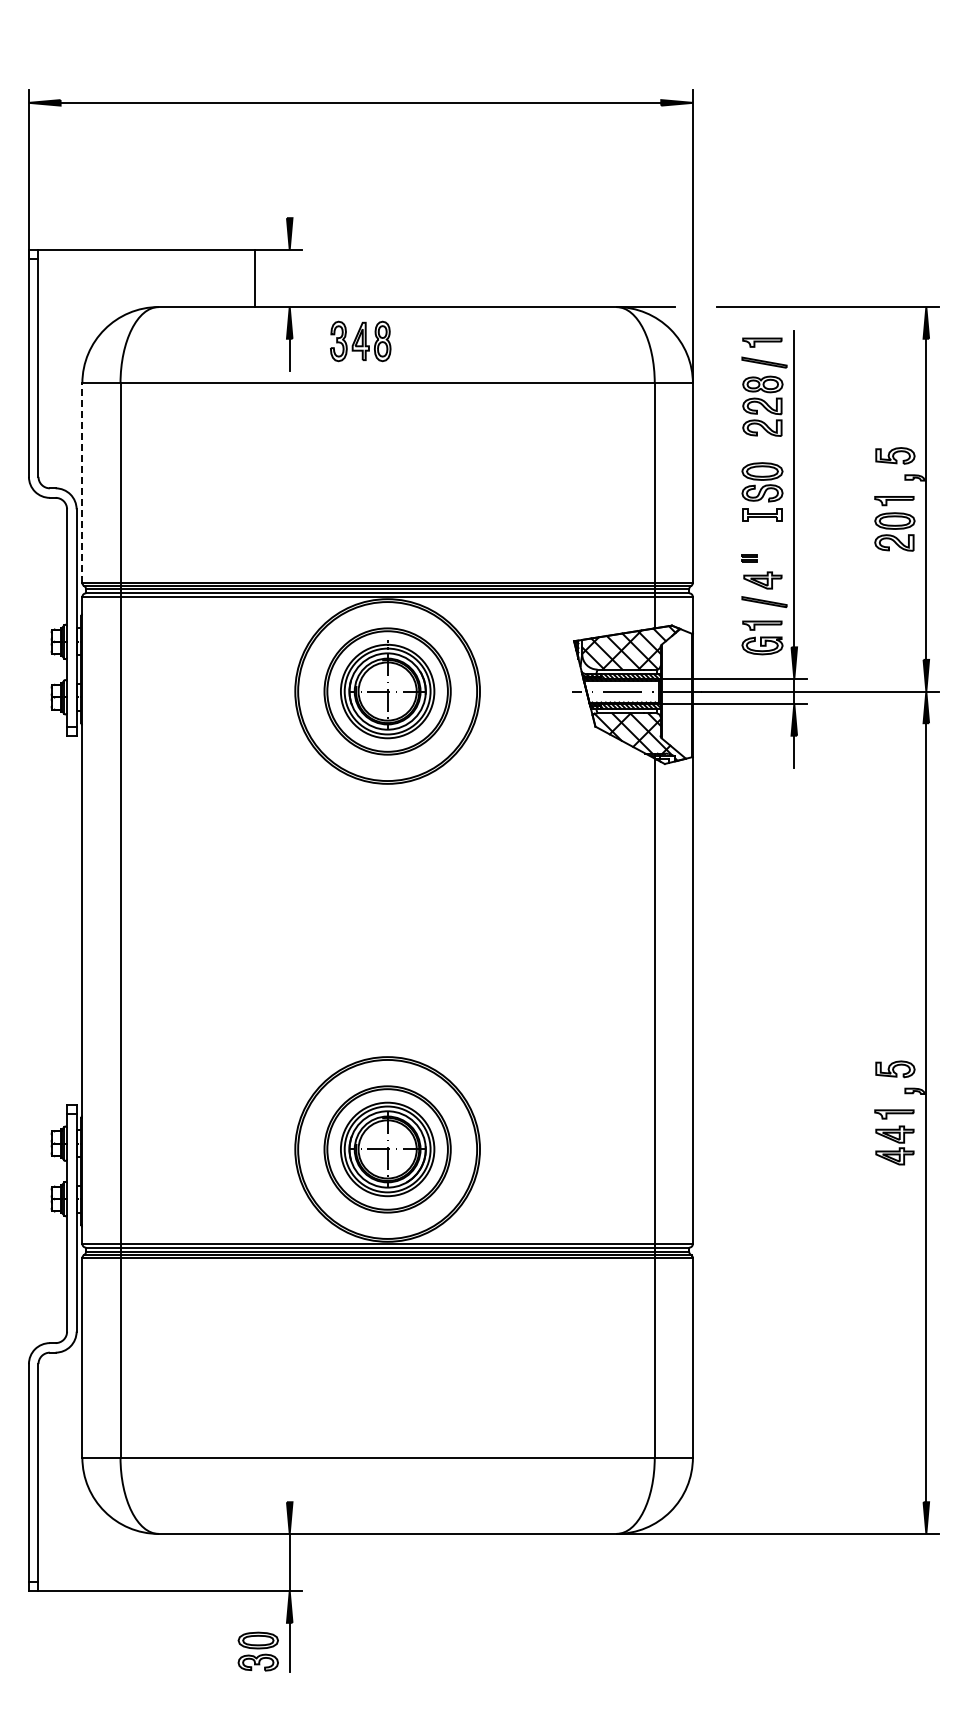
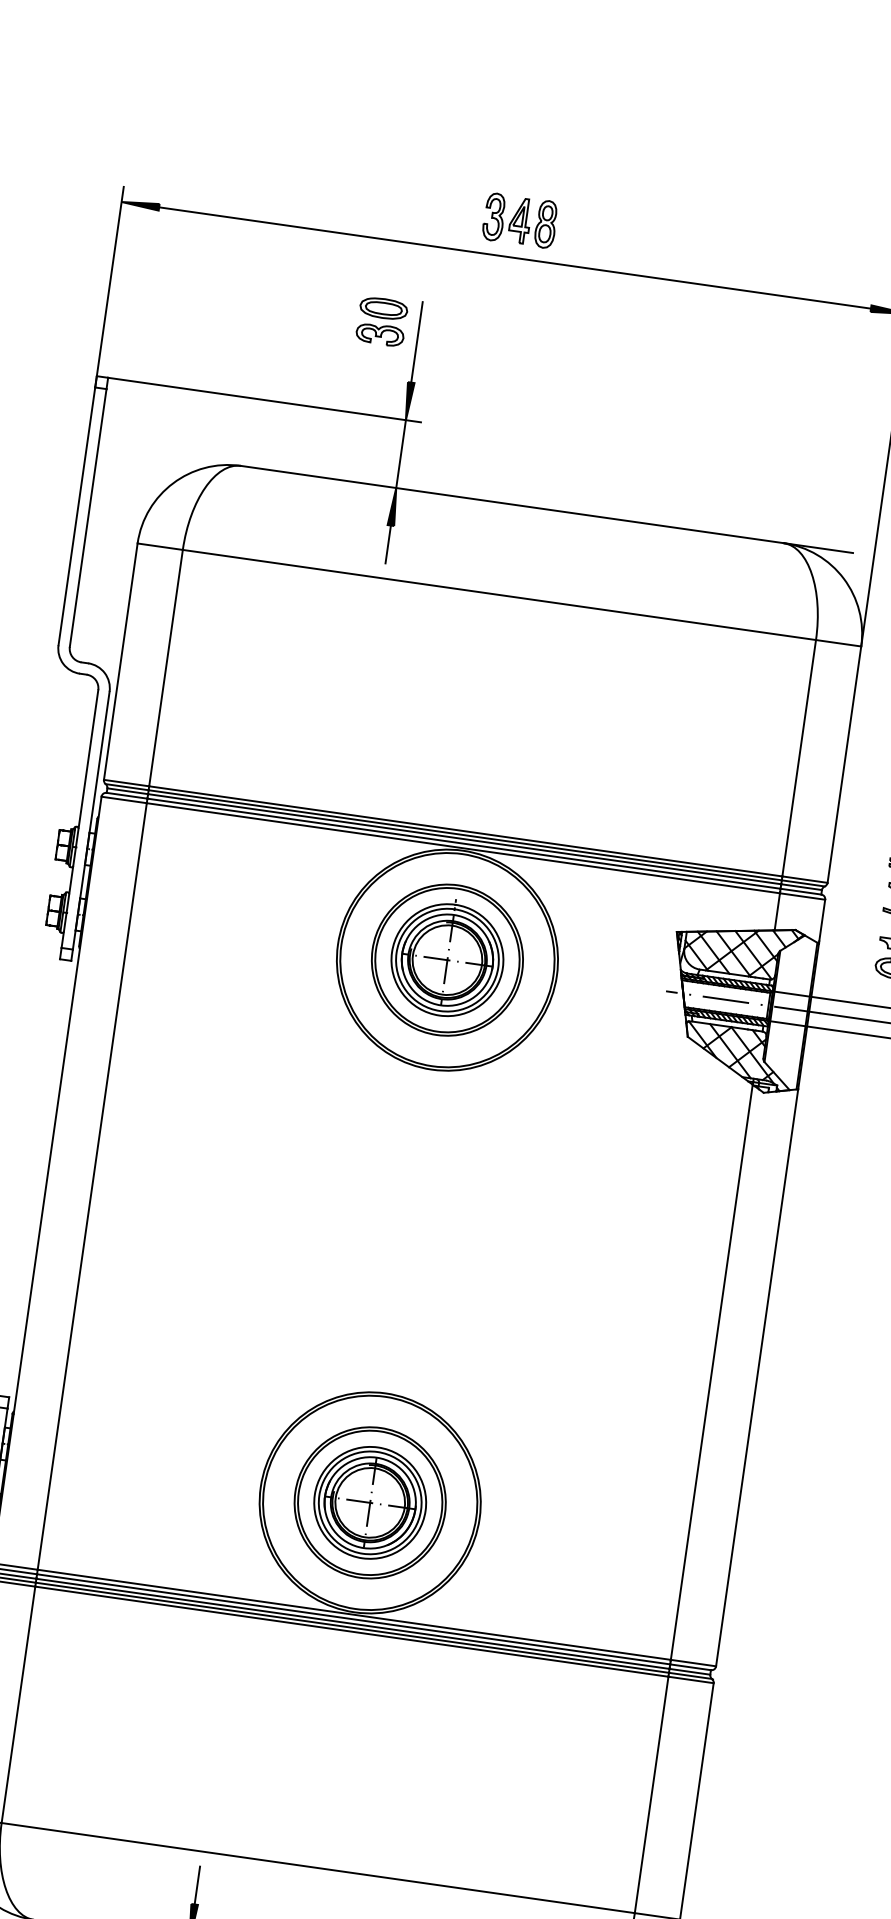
part: (257, 171) -> (380, 321), added
line: (289, 184) -> (416, 342), added
line: (254, 278) -> (400, 454), moved
part: (360, 341) -> (519, 220), moved
line: (82, 483) -> (120, 662), dashed -> solid
line: (289, 1486) -> (197, 1885), added

